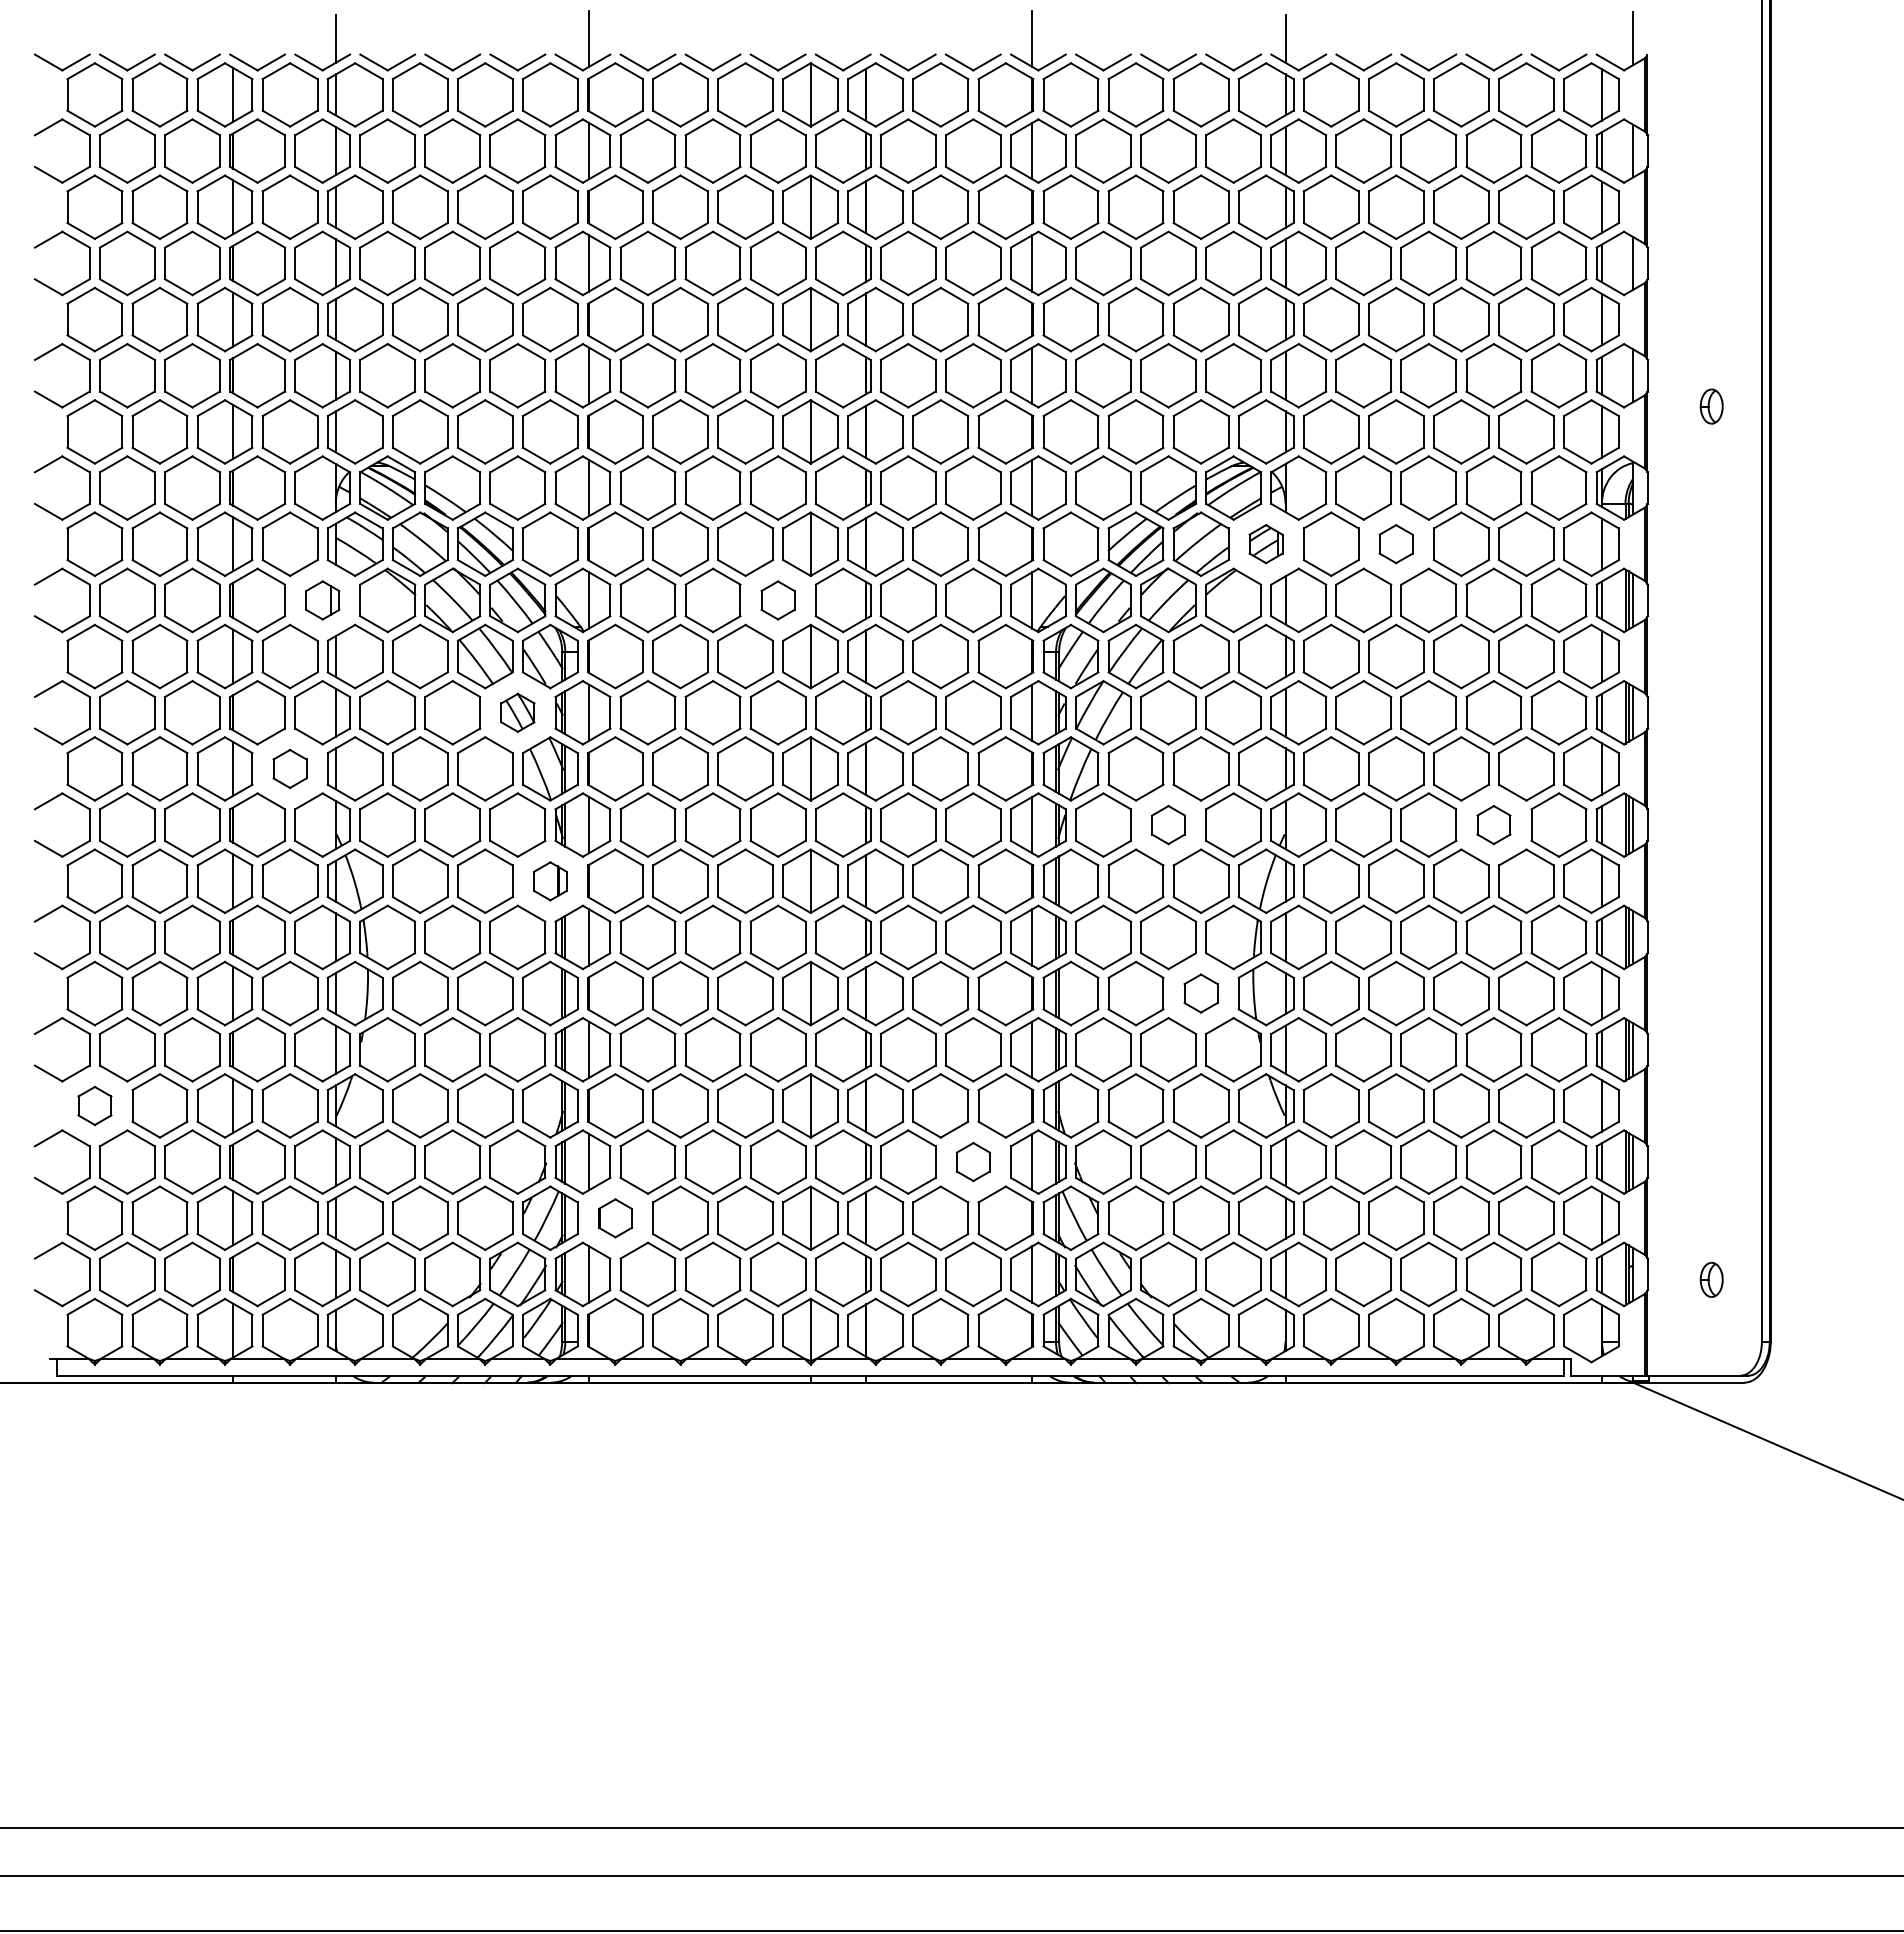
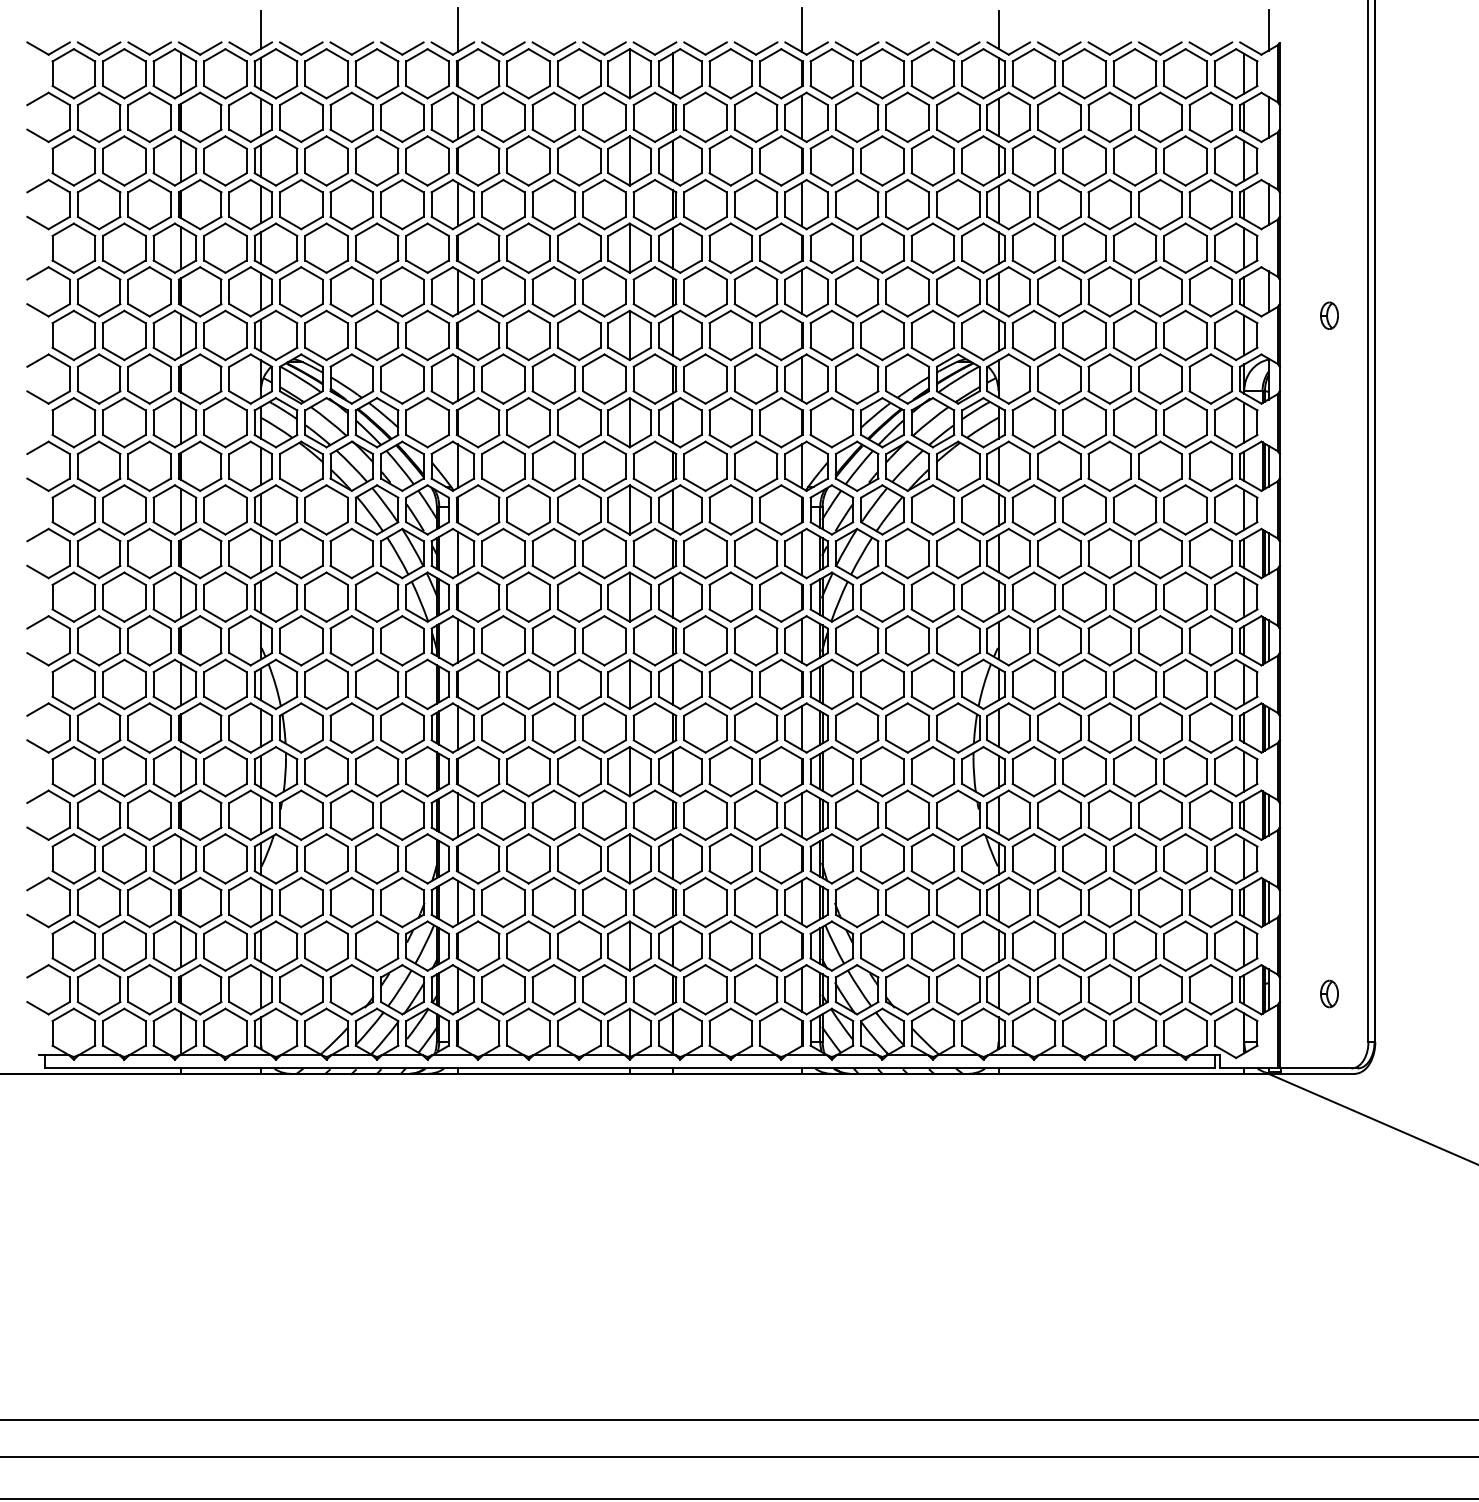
part: (1265, 543) -> (982, 422), size x1.67
part: (1395, 543) -> (1083, 422), size x1.67
part: (322, 600) -> (250, 466), size x1.67
part: (777, 600) -> (603, 466), size x1.67
part: (517, 712) -> (402, 553), size x1.67
part: (289, 768) -> (225, 596), size x1.67
part: (1168, 824) -> (907, 640), size x1.67
part: (1493, 824) -> (1160, 640), size x1.67
part: (550, 881) -> (427, 684), size x1.67
part: (1200, 993) -> (932, 771), size x1.67
part: (94, 1105) -> (73, 858), size x1.67
part: (973, 1161) -> (756, 902), size x1.67
part: (615, 1218) -> (478, 946), size x1.67

